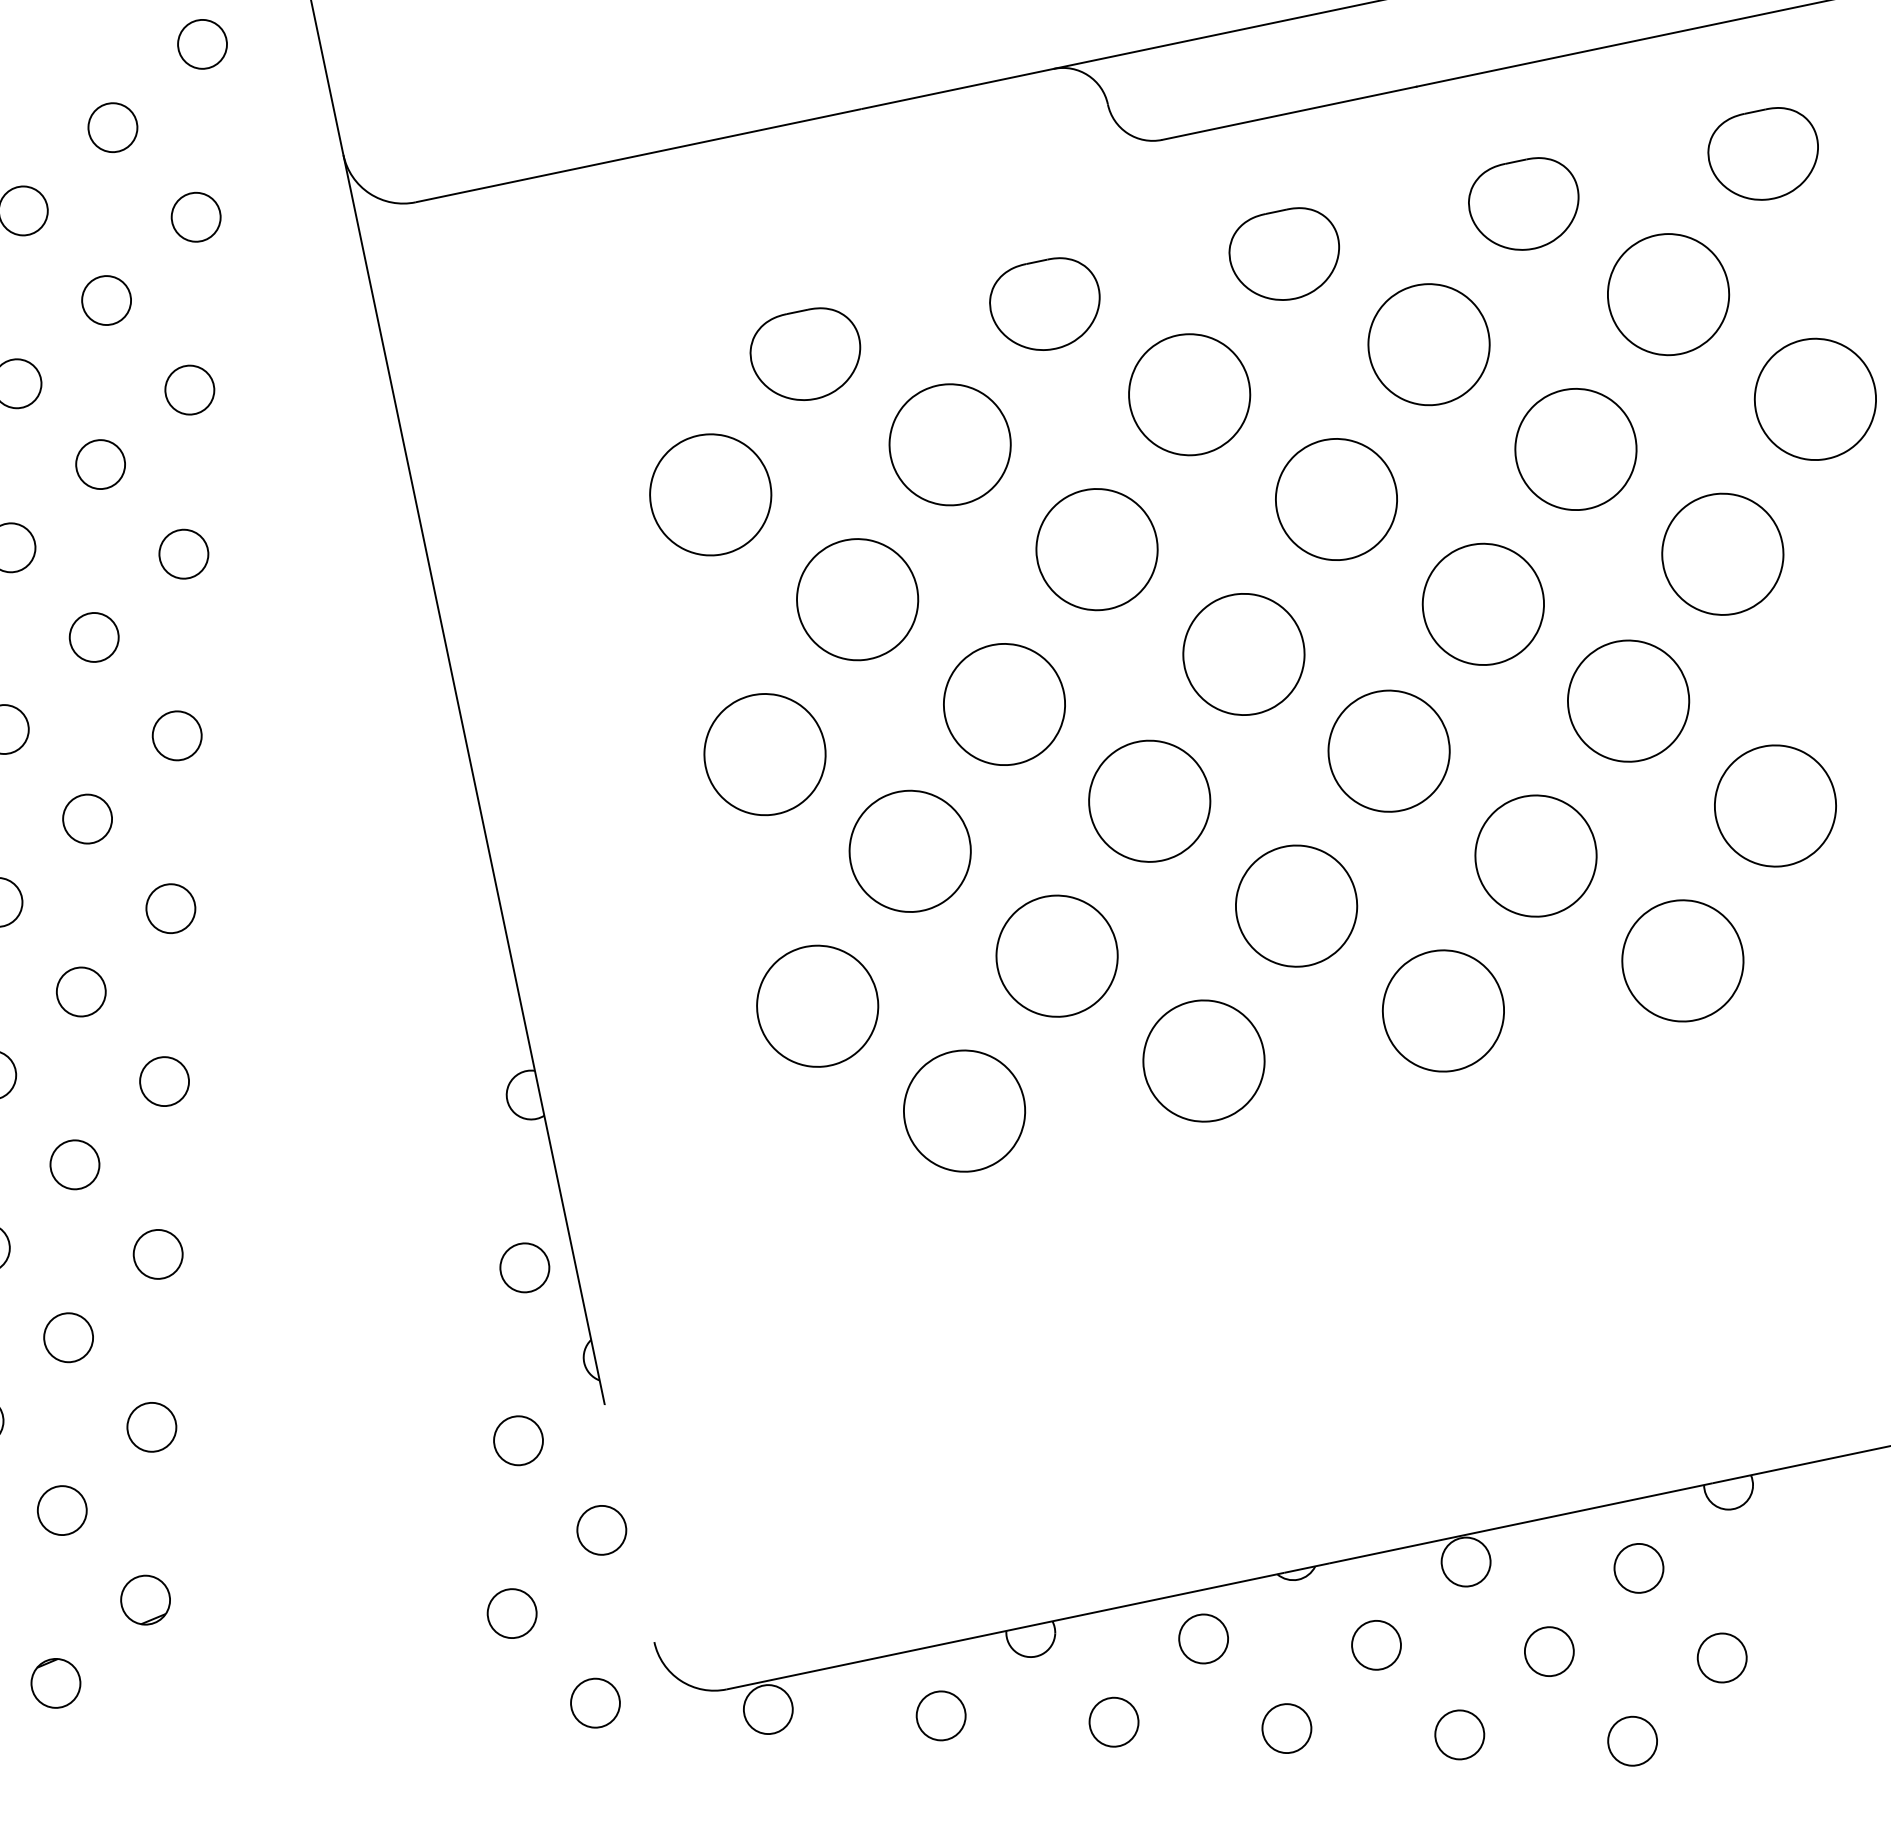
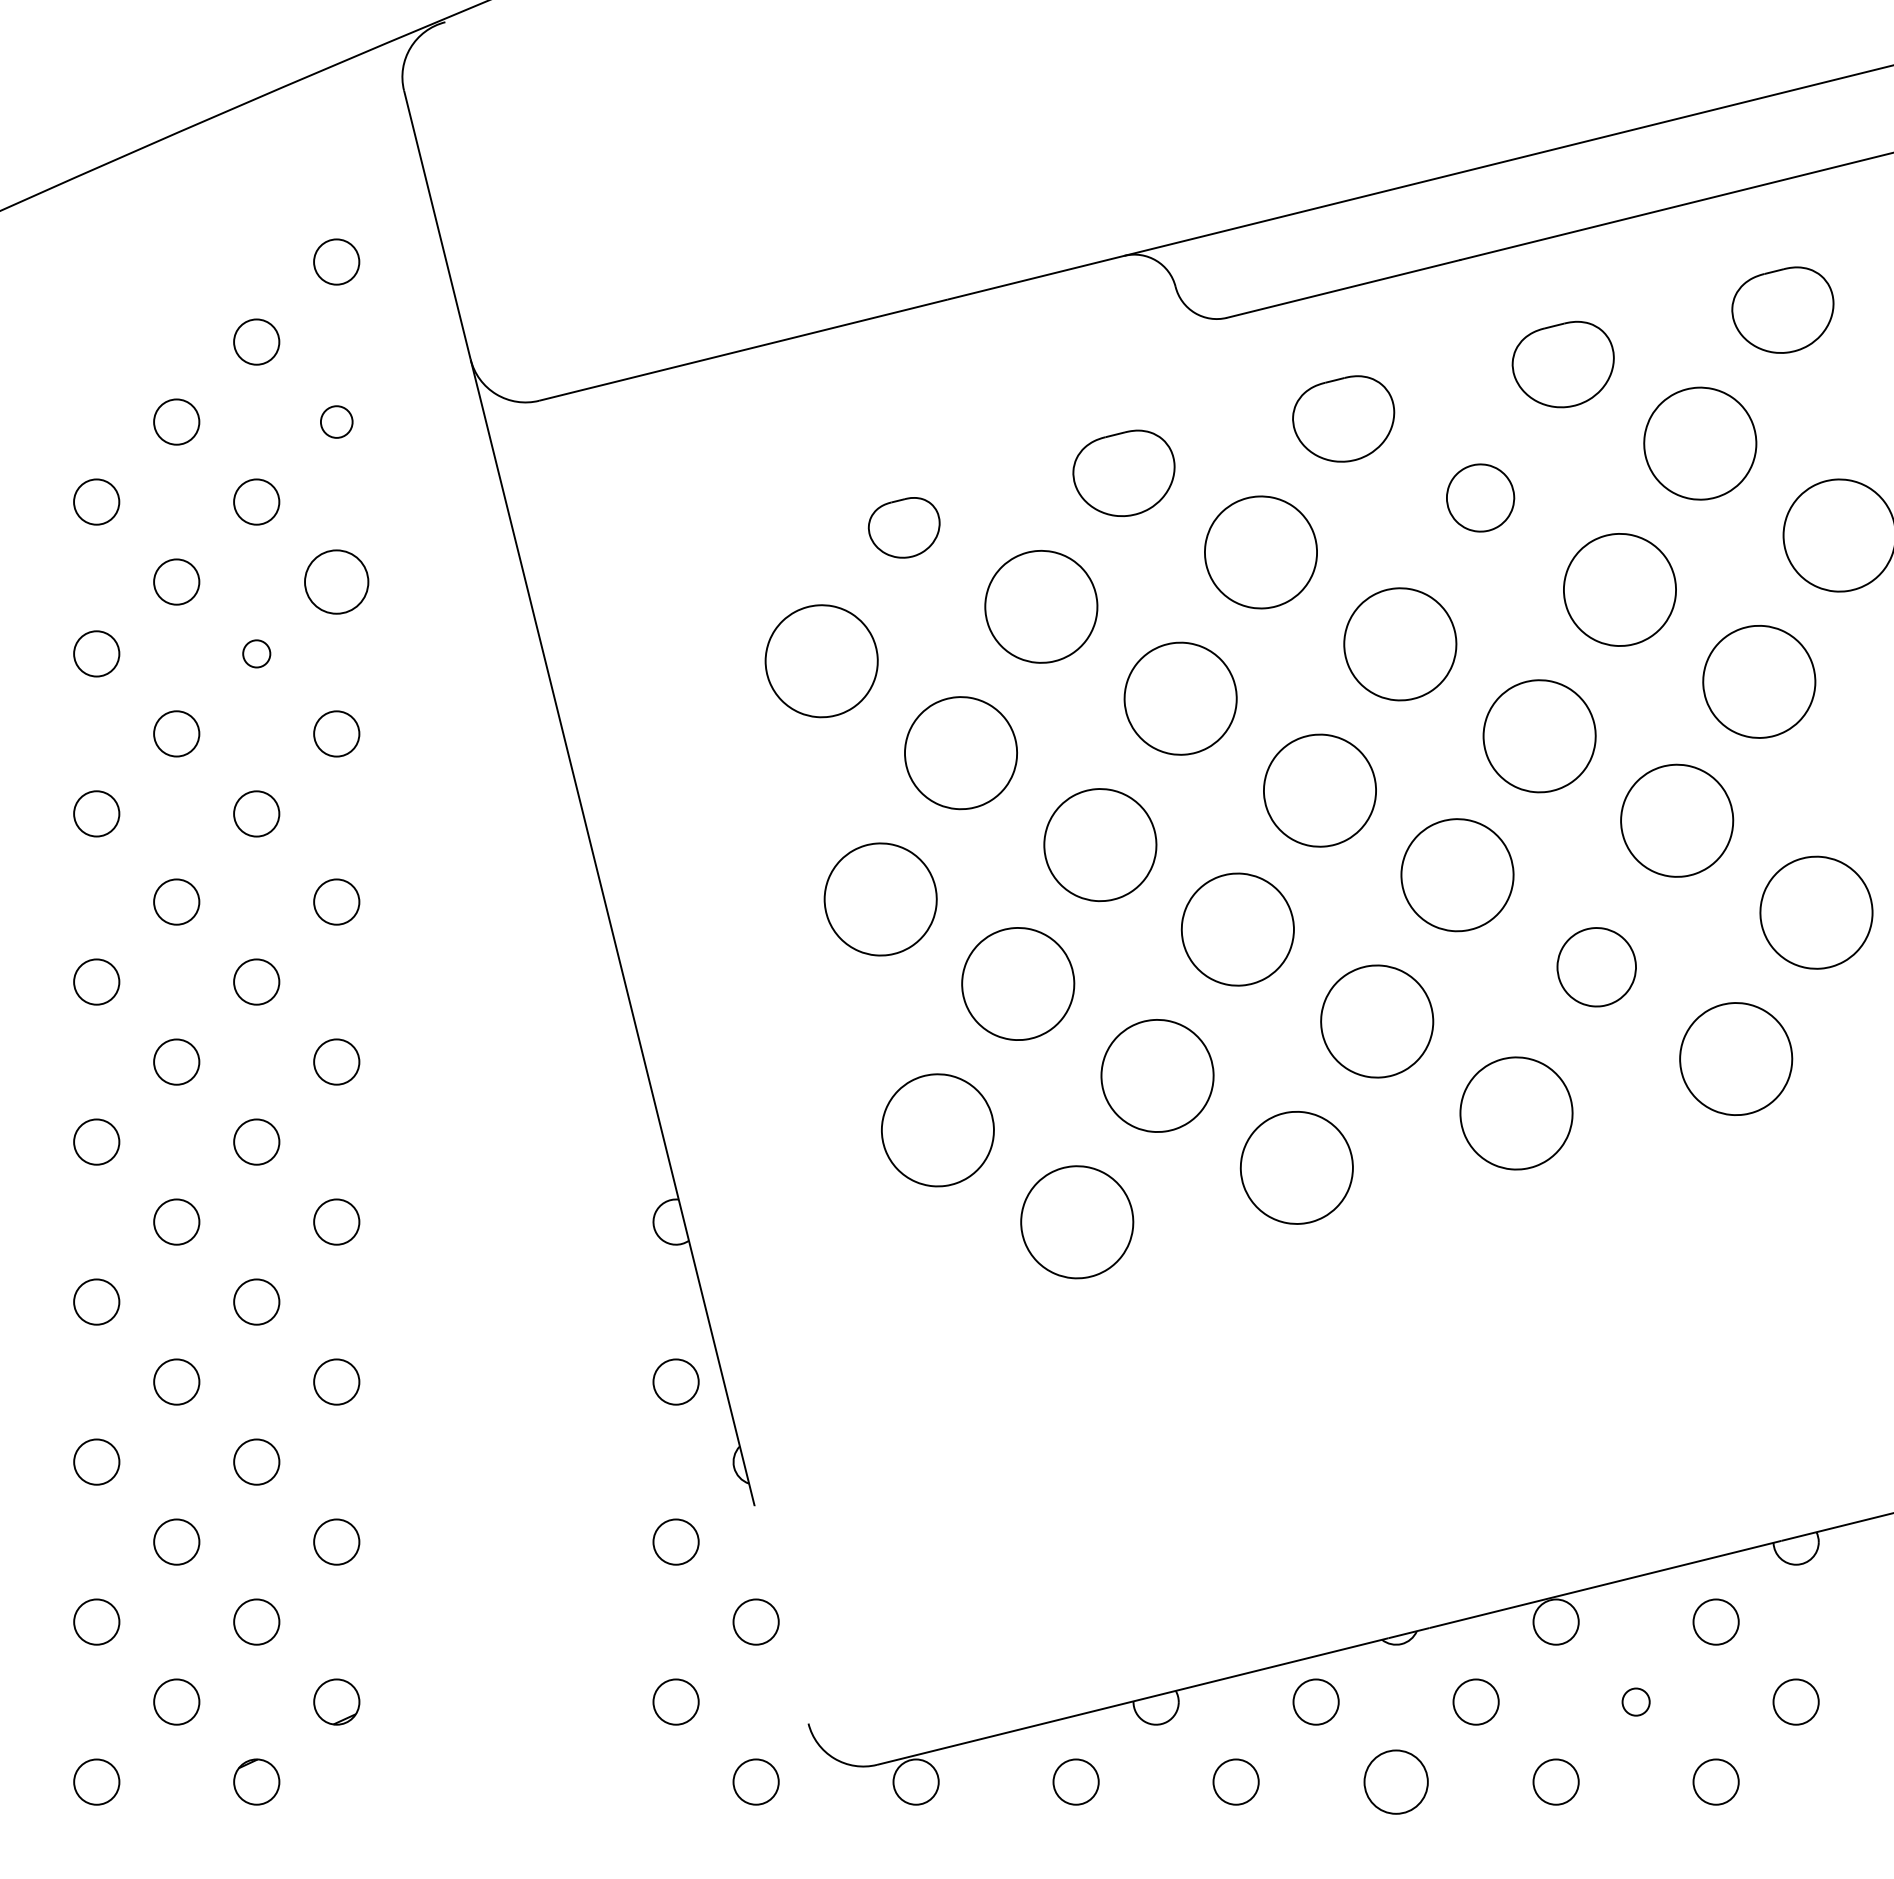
circle: (196, 216) -> (336, 421), size x0.7
part: (1428, 344) -> (1480, 497), size x0.6
part: (804, 353) -> (903, 527), size x0.7
circle: (189, 389) -> (336, 581), size x1.4
circle: (100, 464) -> (256, 653), size x0.6
part: (1535, 856) -> (1596, 967), size x0.7
circle: (1548, 1650) -> (1635, 1701), size x0.6
circle: (1286, 1727) -> (1395, 1781), size x1.4

